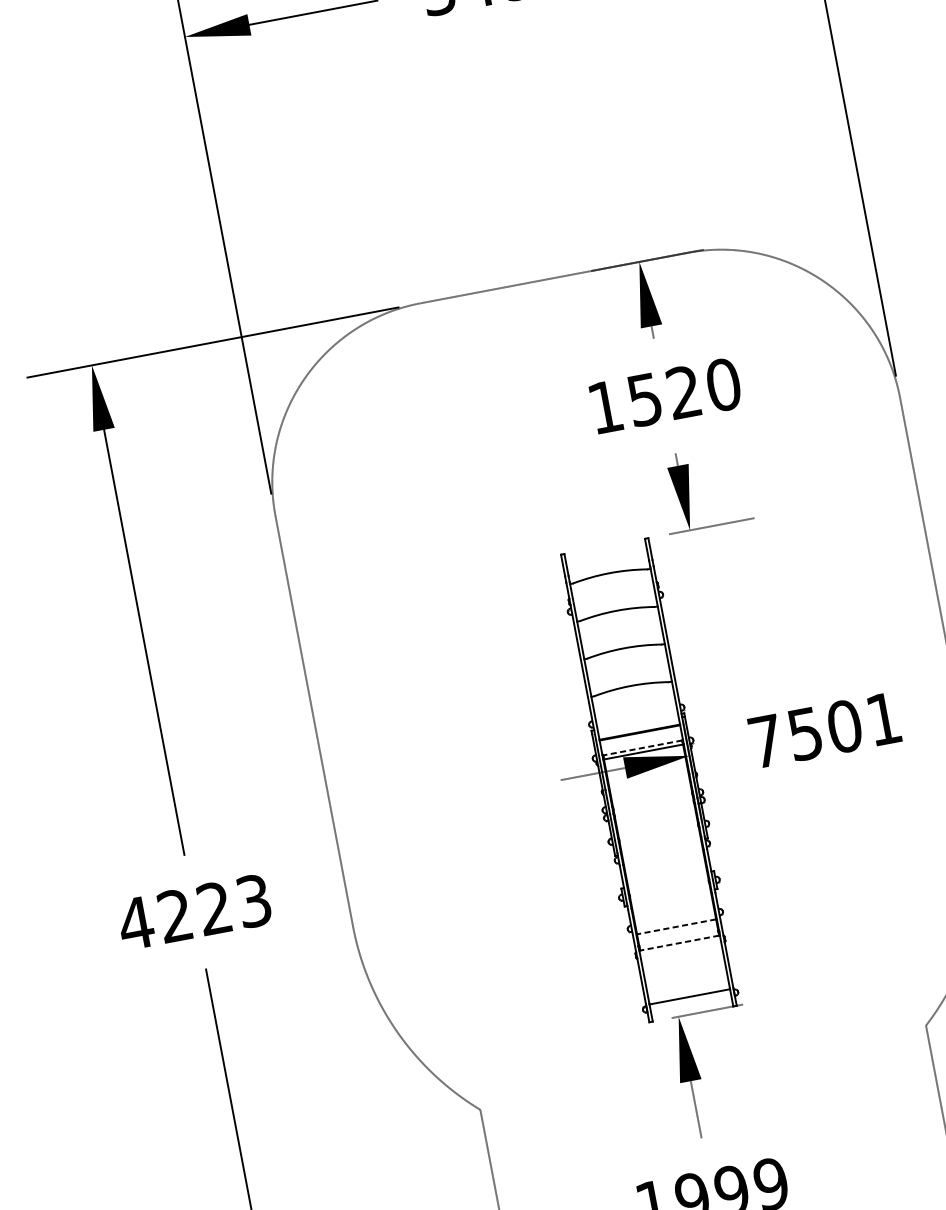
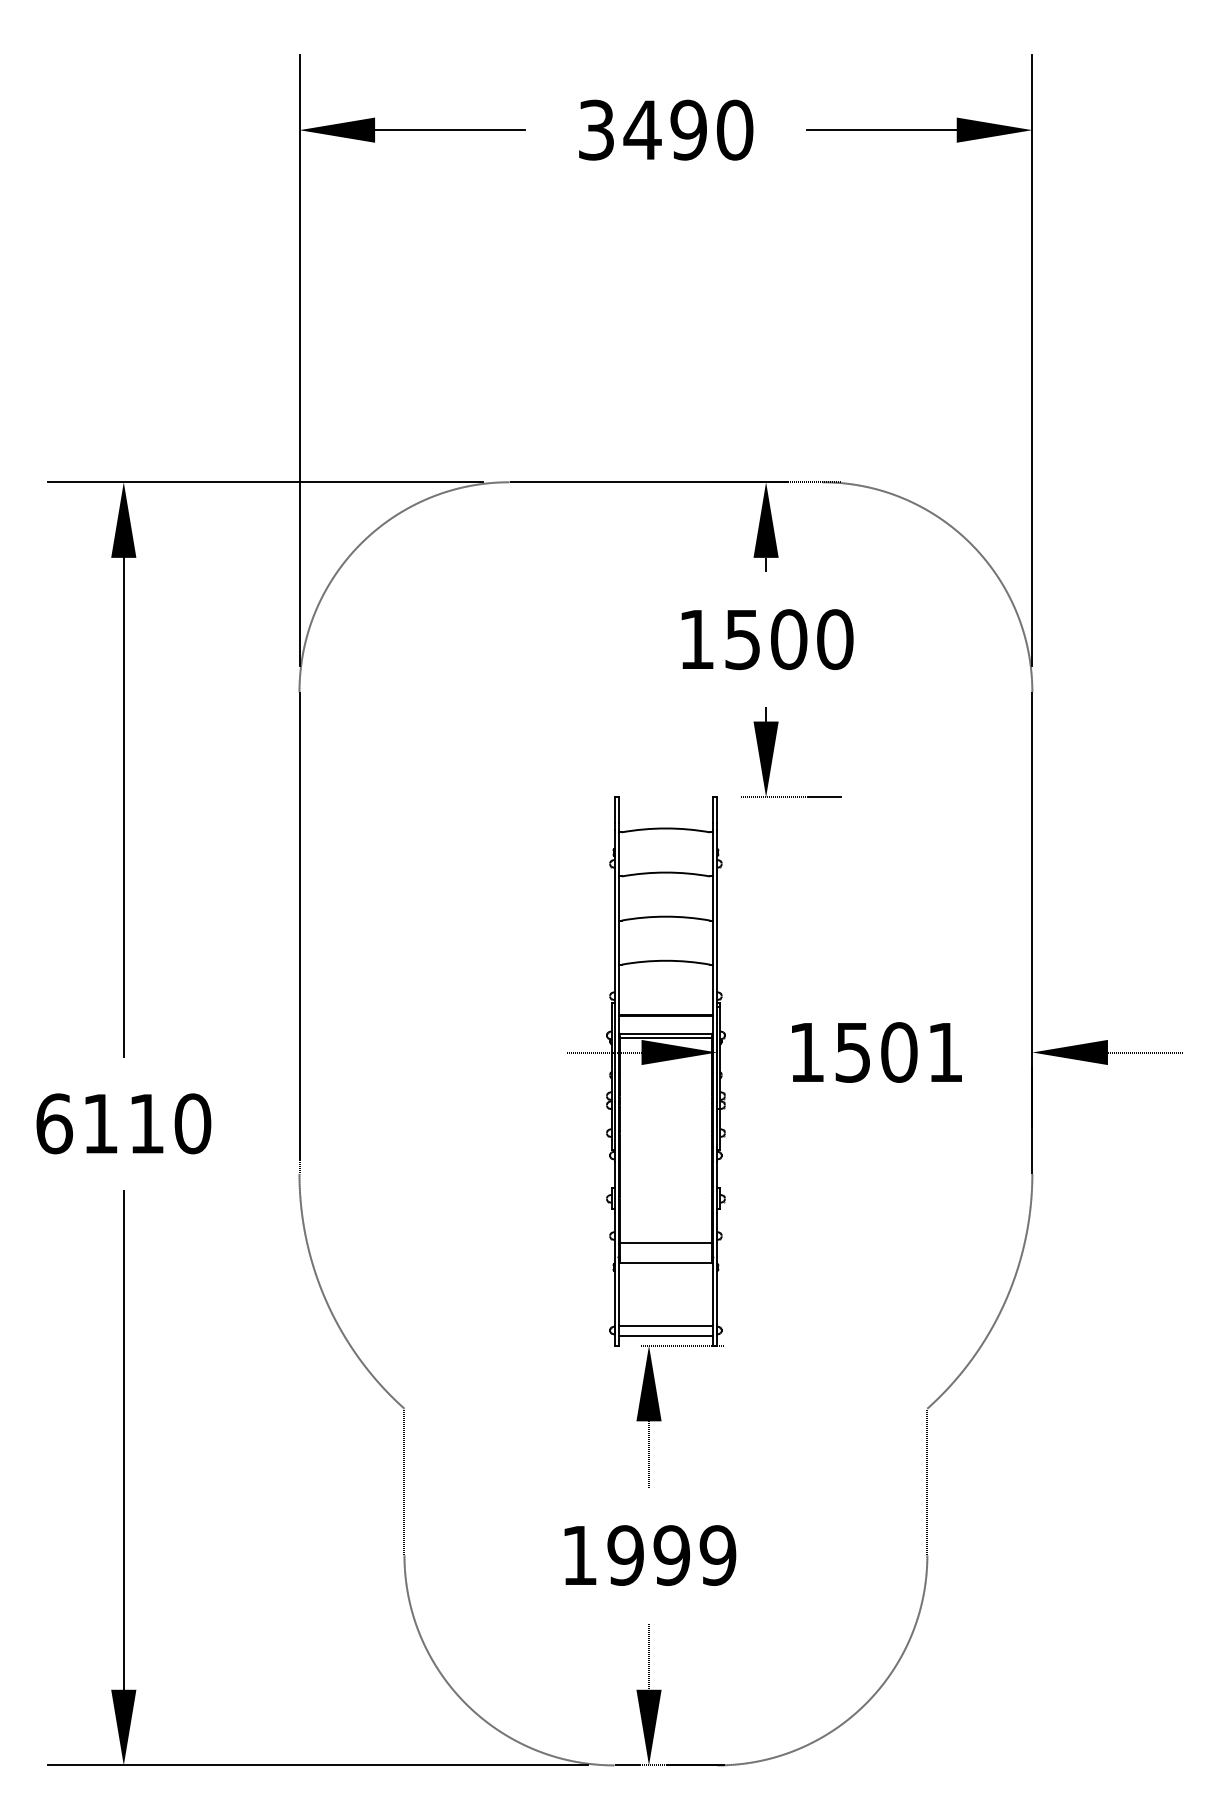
text: (684, 392) -> (789, 639), 1520 -> 1500
text: (765, 741) -> (806, 1052), 7501 -> 1501
line: (642, 747) -> (665, 1033), dashed -> solid
text: (194, 911) -> (123, 1123), 4223 -> 6110
line: (676, 926) -> (665, 1243), dashed -> solid
line: (679, 943) -> (665, 1262), dashed -> solid
line: (691, 1006) -> (665, 1336), added

